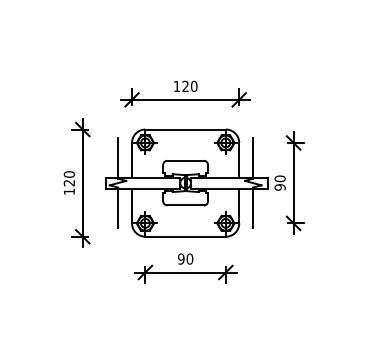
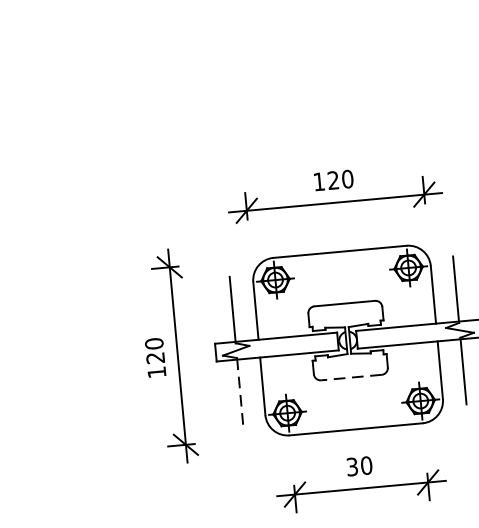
line: (185, 205) -> (351, 377), solid -> dashed
line: (118, 207) -> (240, 391), solid -> dashed
text: (181, 258) -> (352, 465), 90 -> 30

